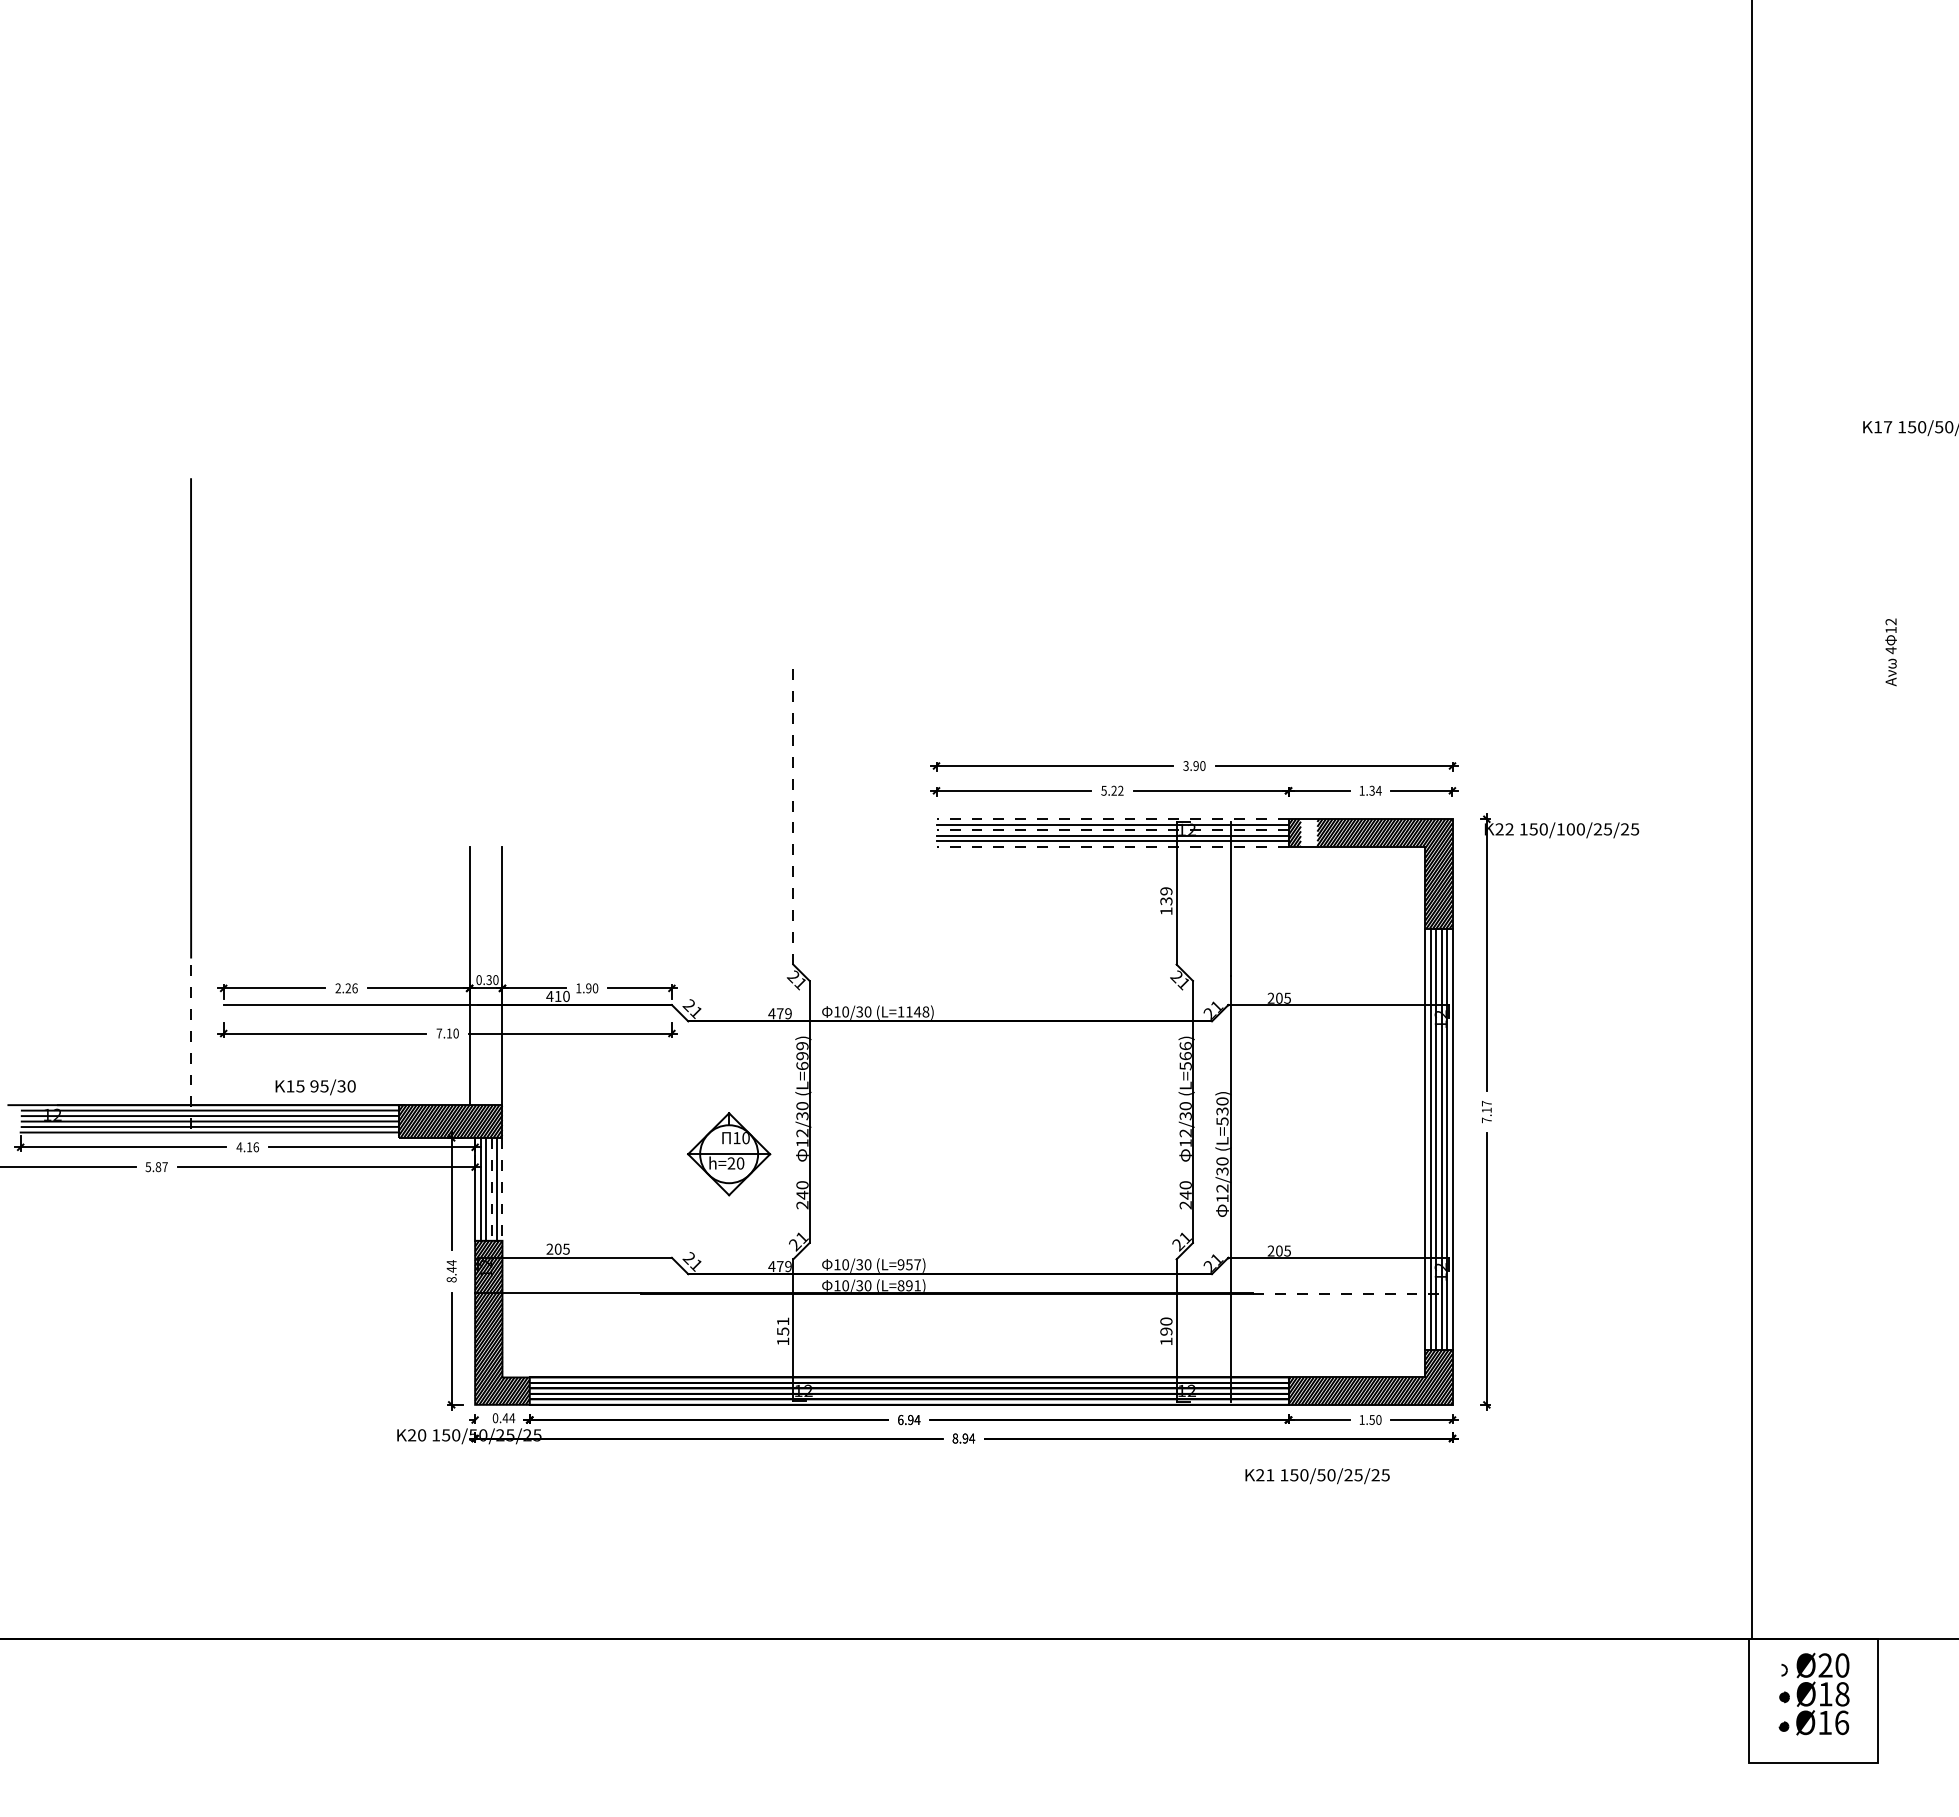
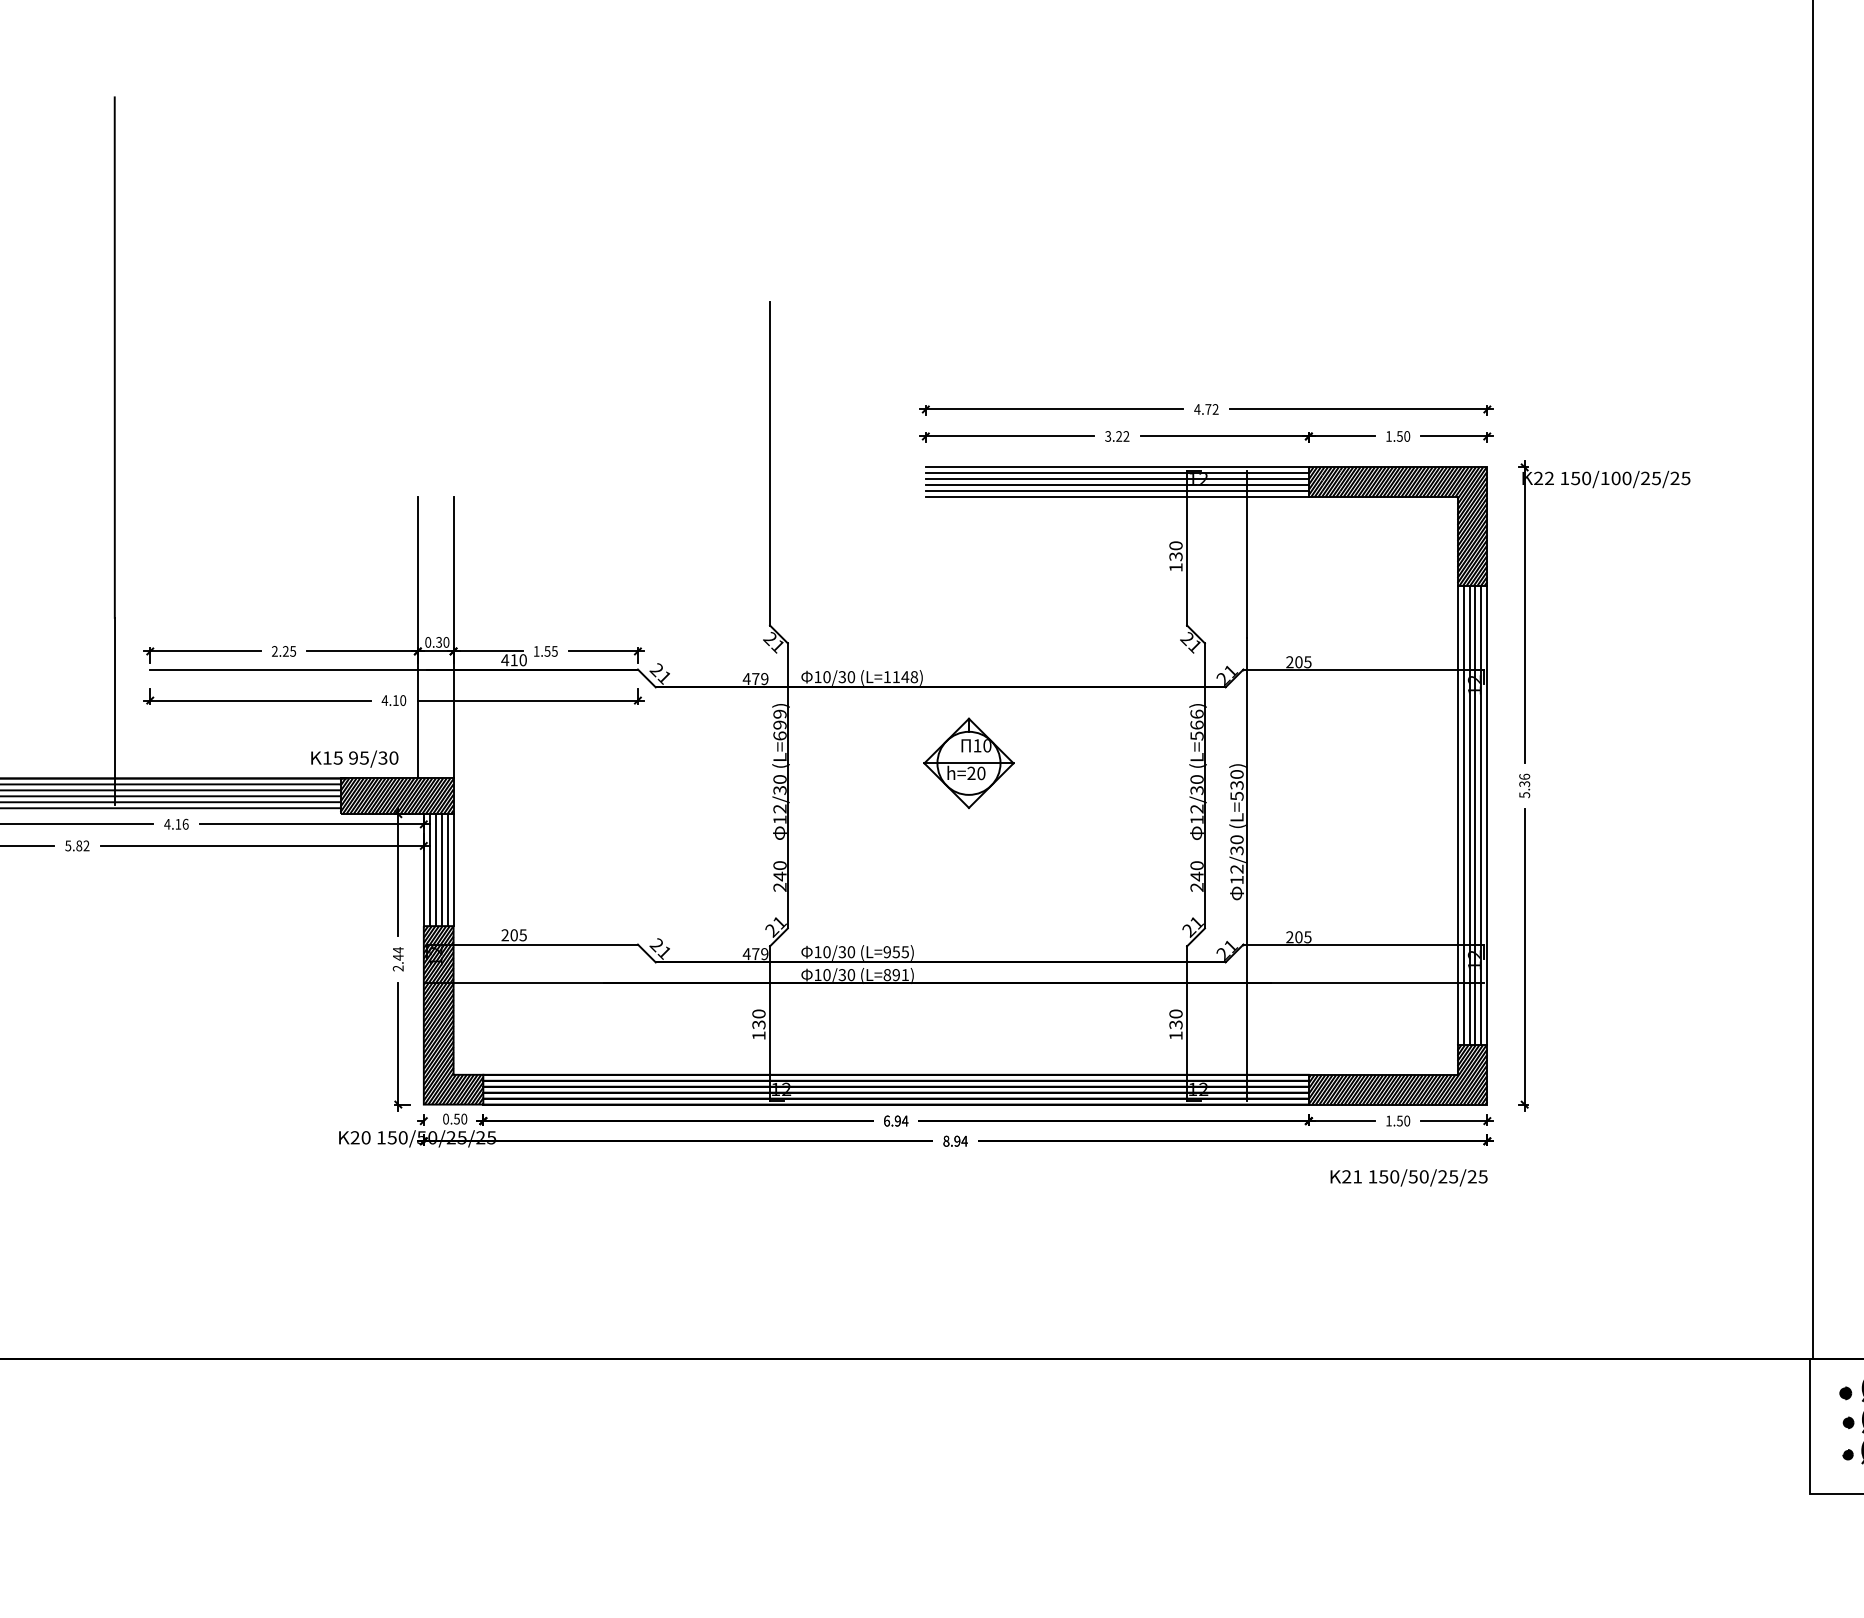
text: (1194, 765) -> (1206, 408), 3.90 -> 4.72
text: (1103, 790) -> (1107, 436), 5.22 -> 3.22
text: (1375, 790) -> (1403, 436), 1.34 -> 1.50
line: (793, 815) -> (770, 463), dashed -> solid
line: (1112, 819) -> (1117, 467), dashed -> solid
line: (1112, 830) -> (1117, 479), dashed -> solid
hatch: (1309, 832) -> (1331, 481), added
line: (1112, 846) -> (1117, 497), dashed -> solid
text: (1166, 891) -> (1176, 546), 139 -> 130
text: (354, 988) -> (292, 651), 2.26 -> 2.25
text: (592, 988) -> (551, 651), 1.90 -> 1.55
text: (439, 1033) -> (385, 700), 7.10 -> 4.10
line: (191, 1043) -> (115, 711), dashed -> solid
text: (315, 1087) -> (354, 759), moved
text: (1486, 1111) -> (1524, 785), 7.17 -> 5.36
part: (729, 1154) -> (969, 763), moved
text: (164, 1166) -> (85, 845), 5.87 -> 5.82
line: (491, 1189) -> (441, 870), dashed -> solid
line: (502, 1189) -> (453, 870), dashed -> solid
text: (917, 1264) -> (905, 951), (L=957) -> (L=955)
text: (451, 1279) -> (398, 968), 8.44 -> 2.44
line: (1351, 1293) -> (1377, 983), dashed -> solid
text: (783, 1326) -> (759, 1019), 151 -> 130
text: (1166, 1331) -> (1176, 1024), 190 -> 130
text: (508, 1418) -> (460, 1119), 0.44 -> 0.50
text: (1317, 1476) -> (1408, 1178), moved
fill: (1781, 1669) -> (1845, 1392), added

